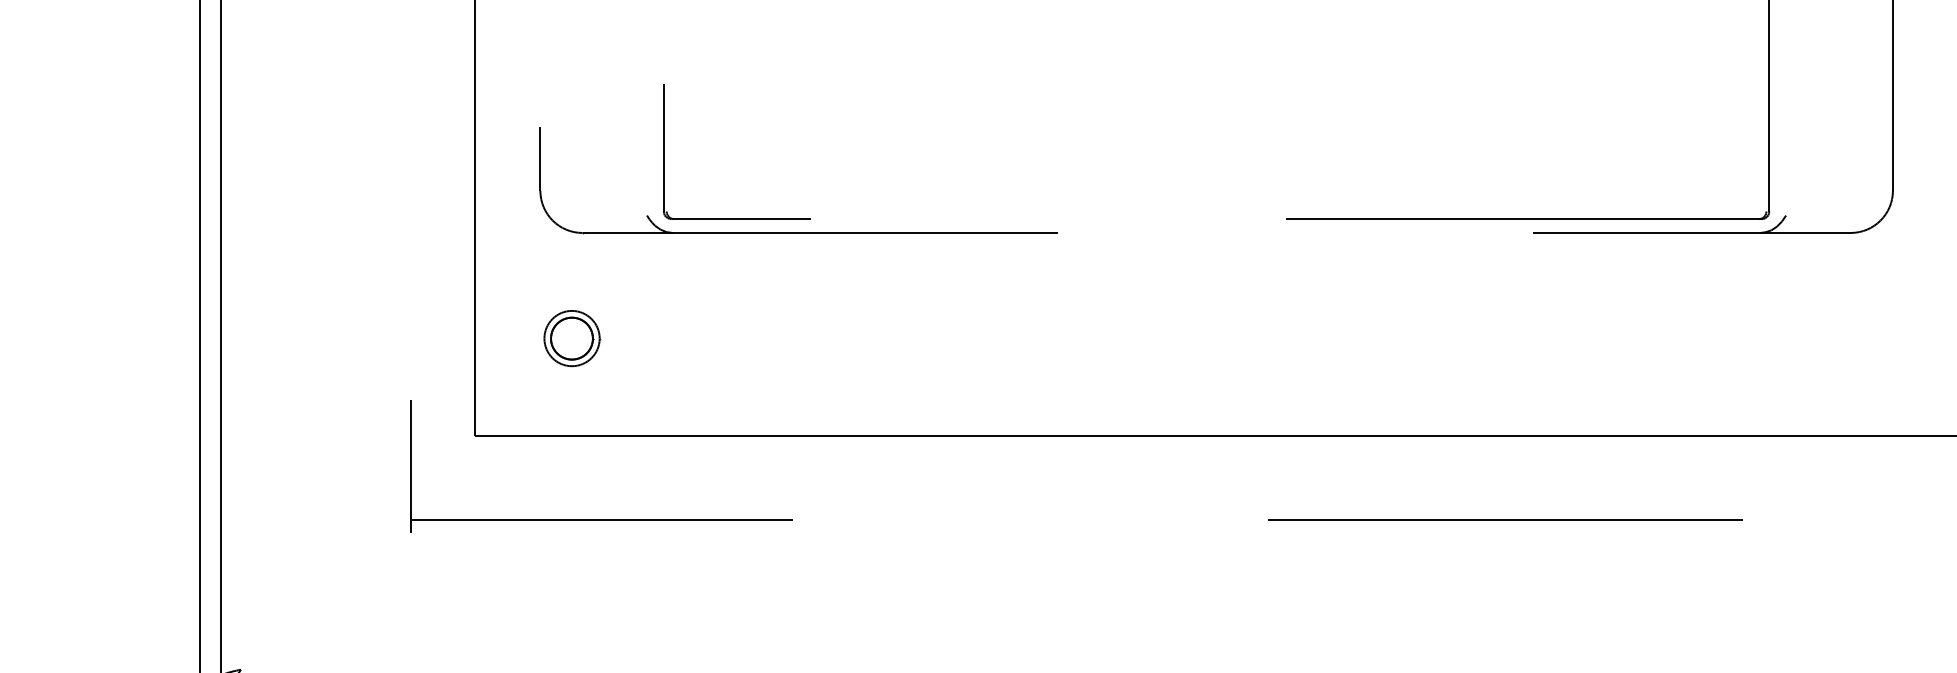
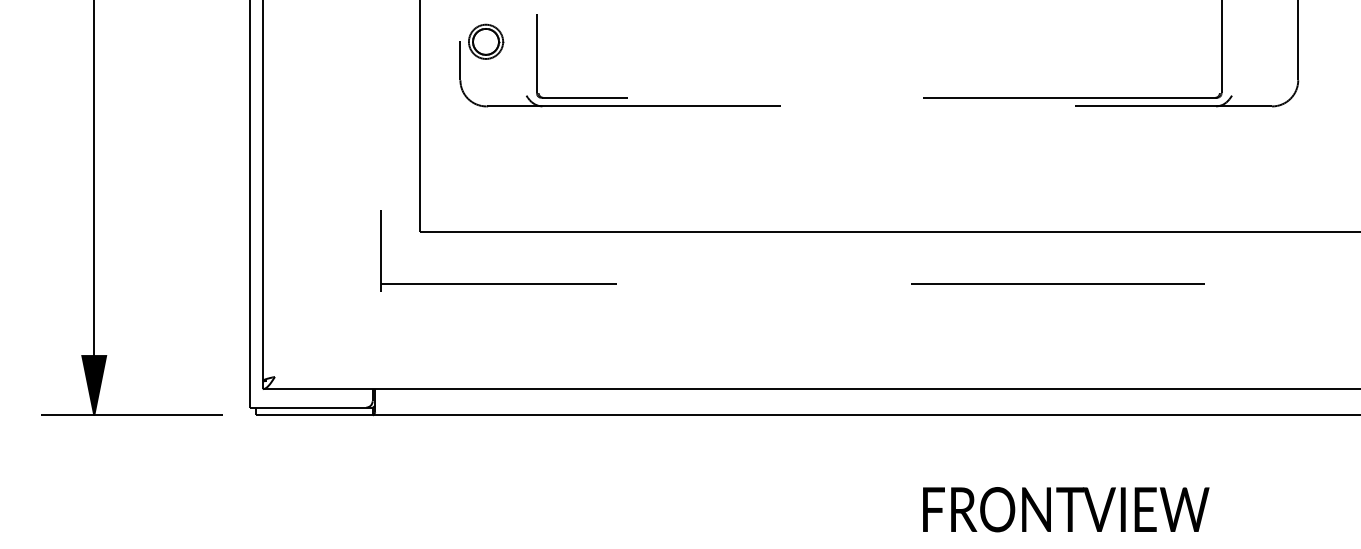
part: (572, 337) -> (486, 41), moved

